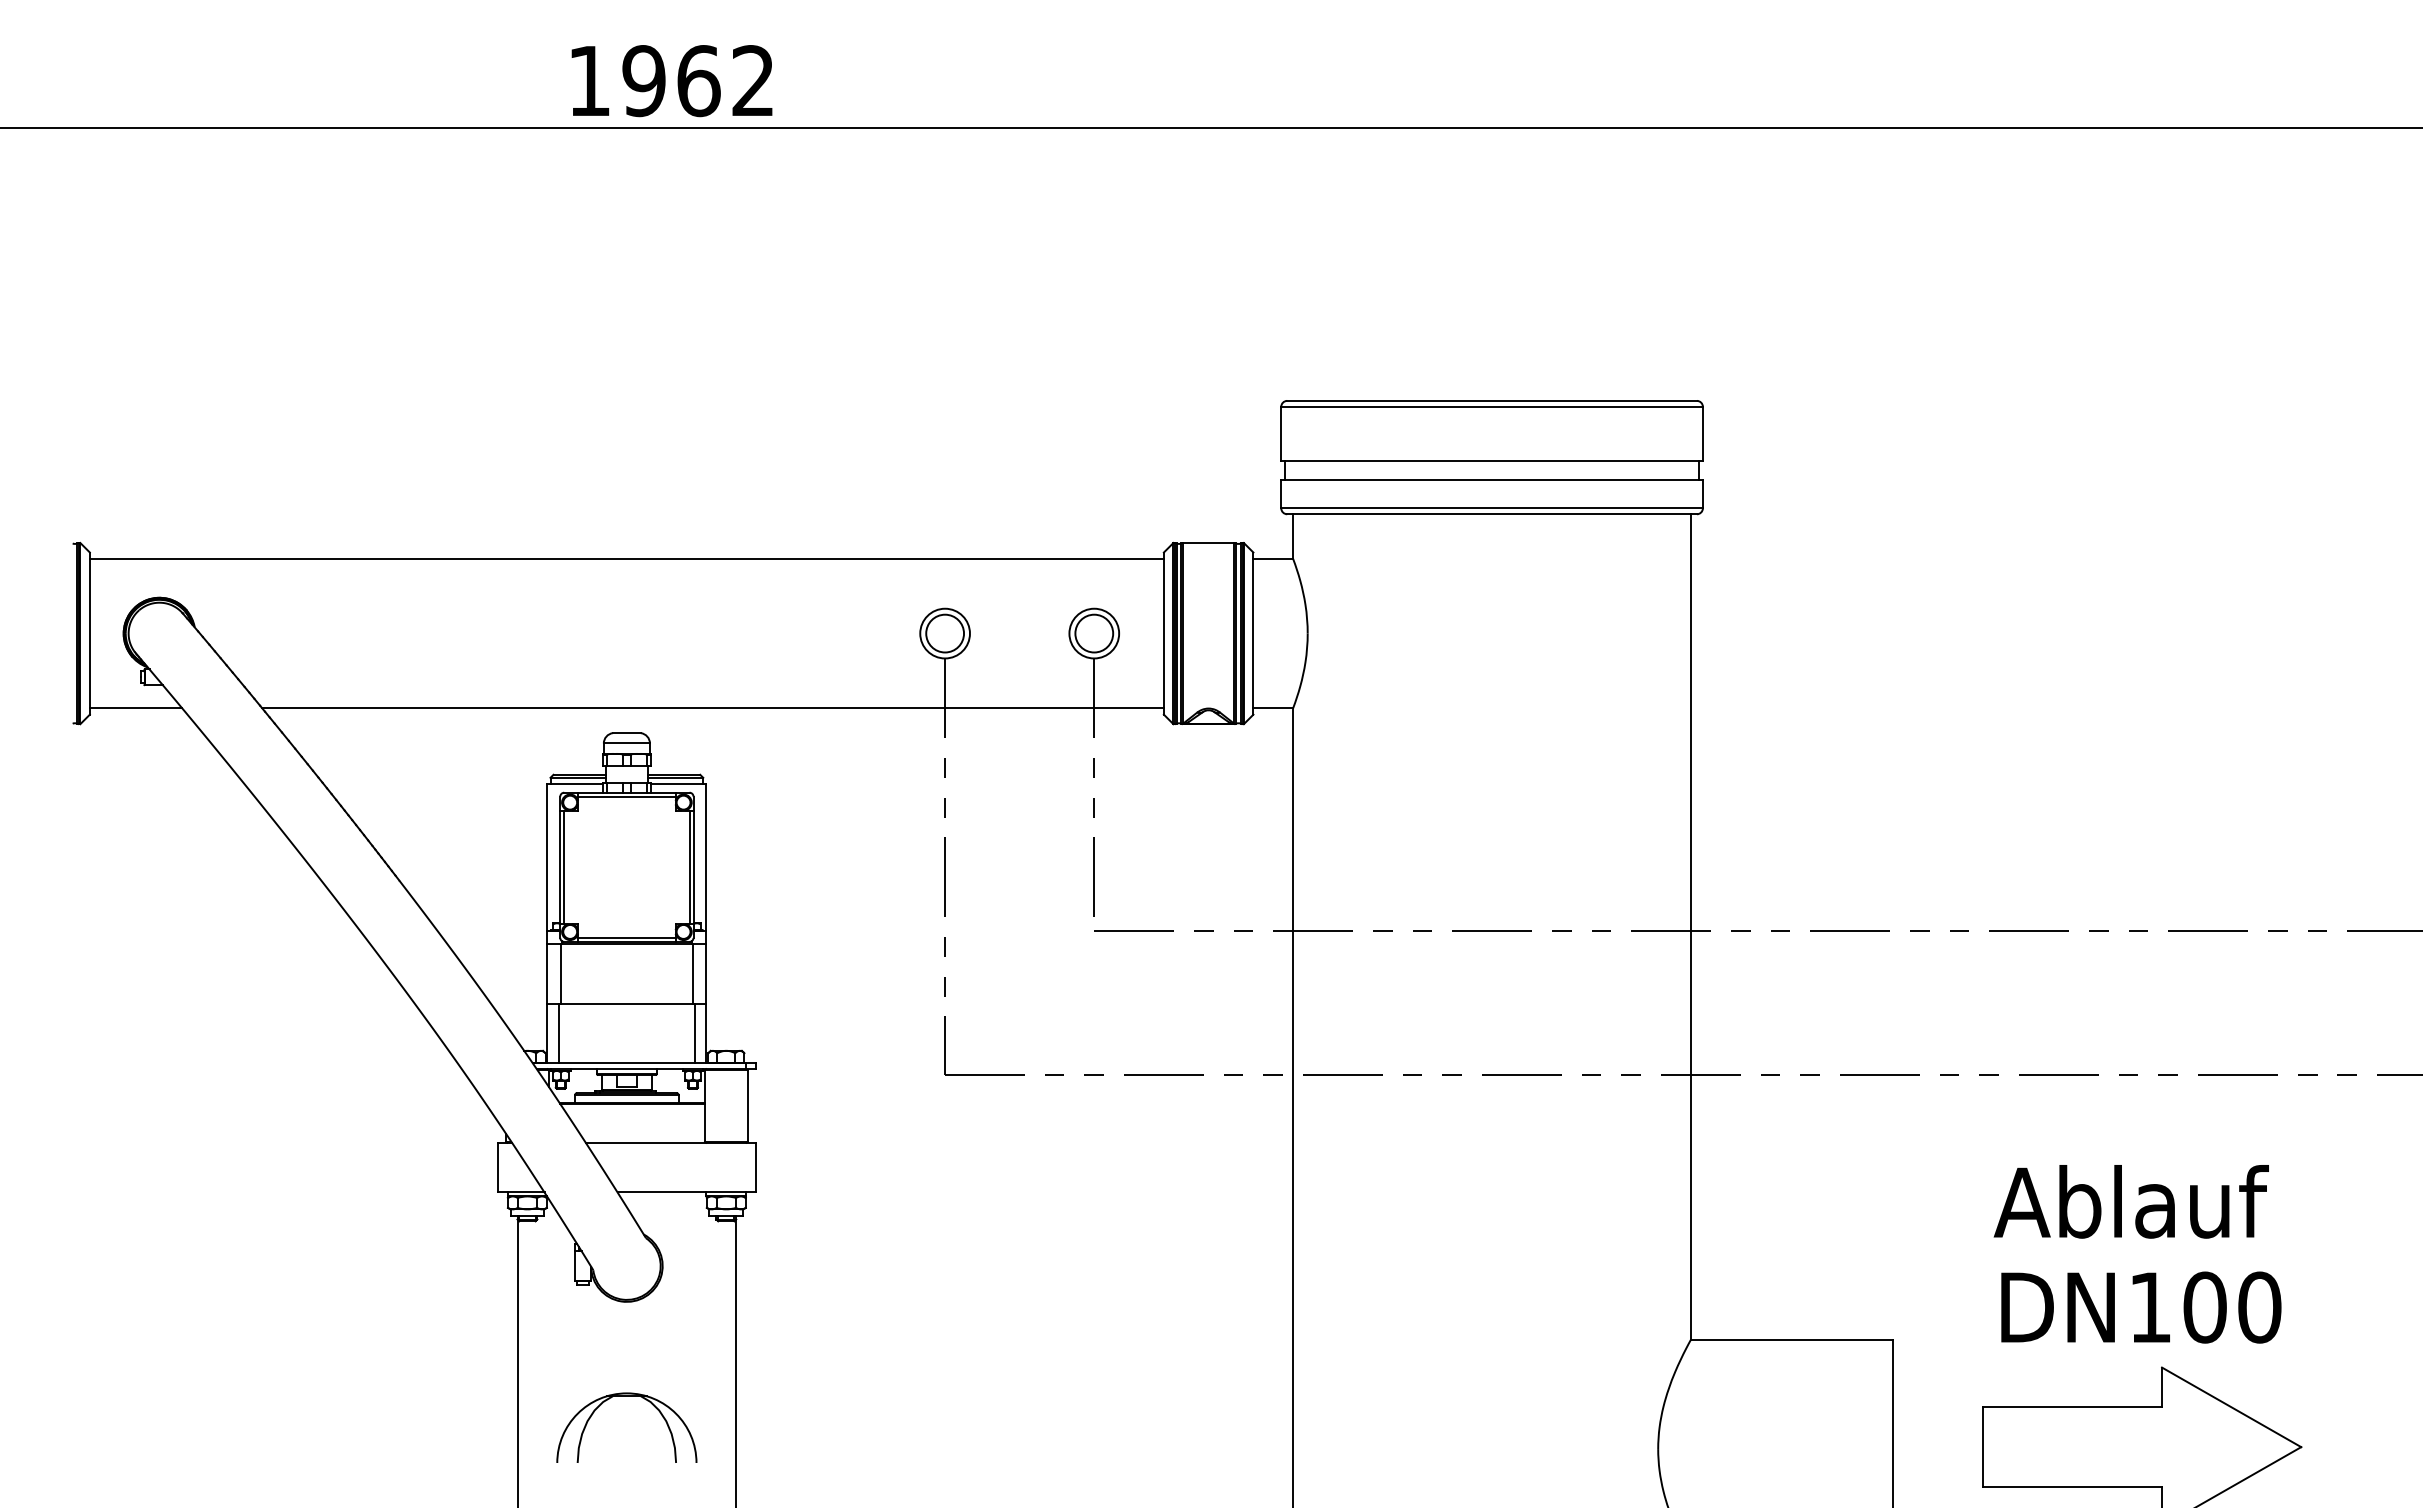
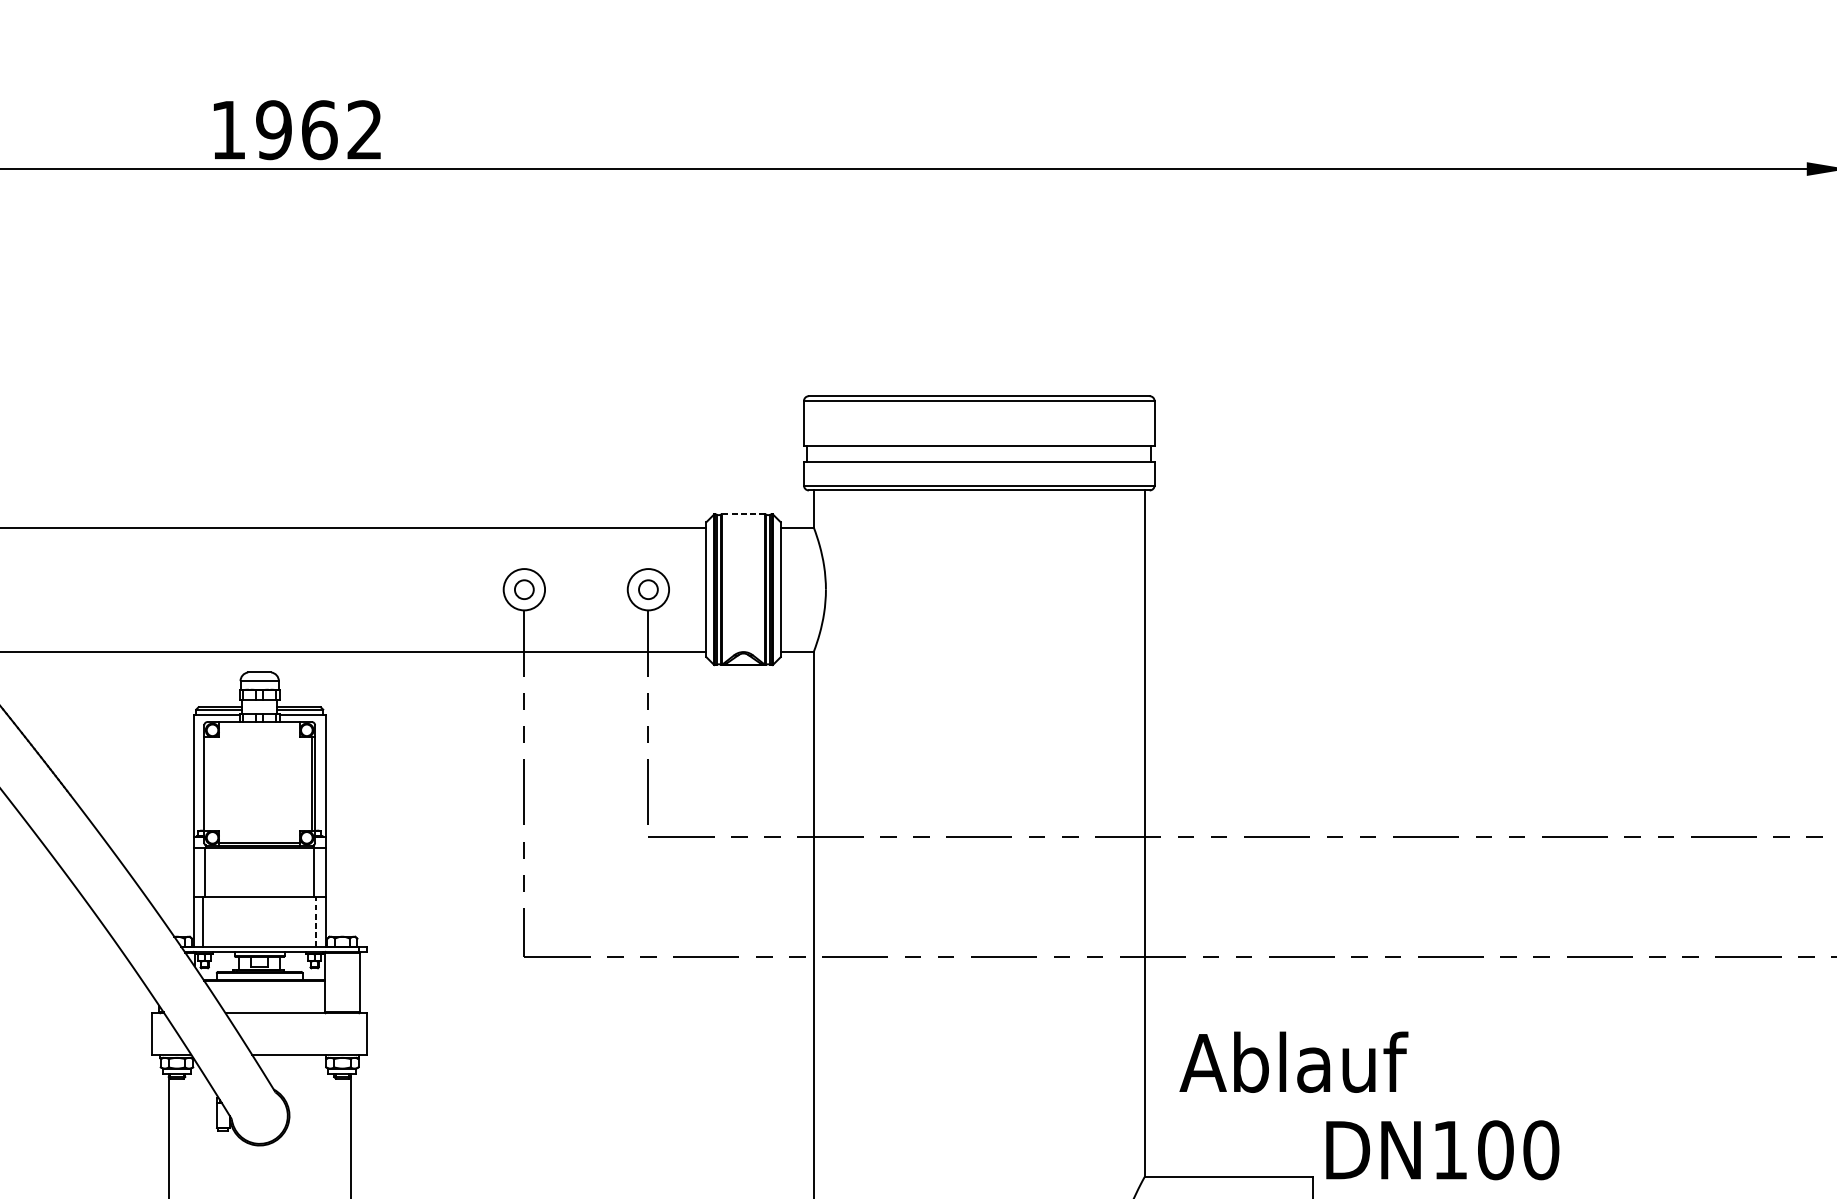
line: (1208, 543) -> (743, 514), solid -> dashed
circle: (945, 633) -> (524, 589), size x0.6
circle: (1094, 633) -> (648, 589), size x0.6
line: (626, 796) -> (259, 725), removed
line: (564, 866) -> (207, 783), removed
line: (694, 1033) -> (315, 922), solid -> dashed
text: (2130, 1201) -> (1293, 1062), moved
text: (2141, 1307) -> (1442, 1150), moved

